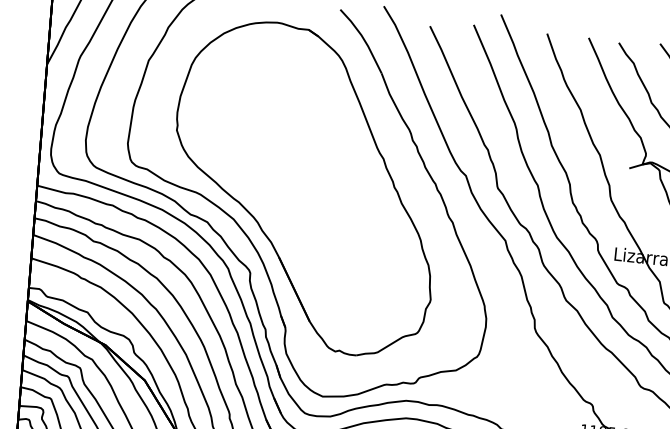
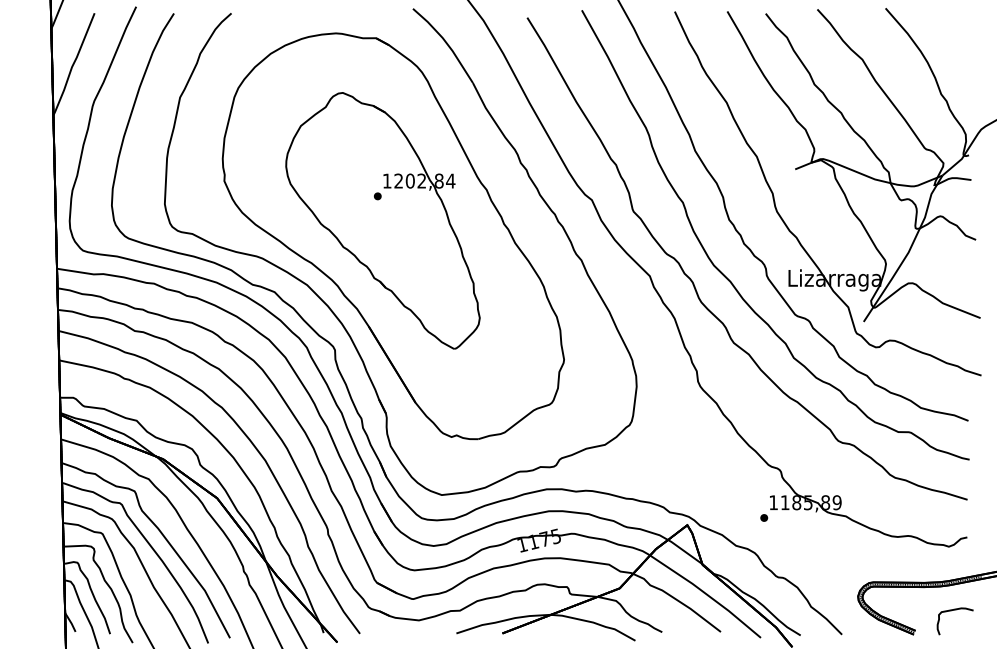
part: (298, 174) -> (382, 220), added

